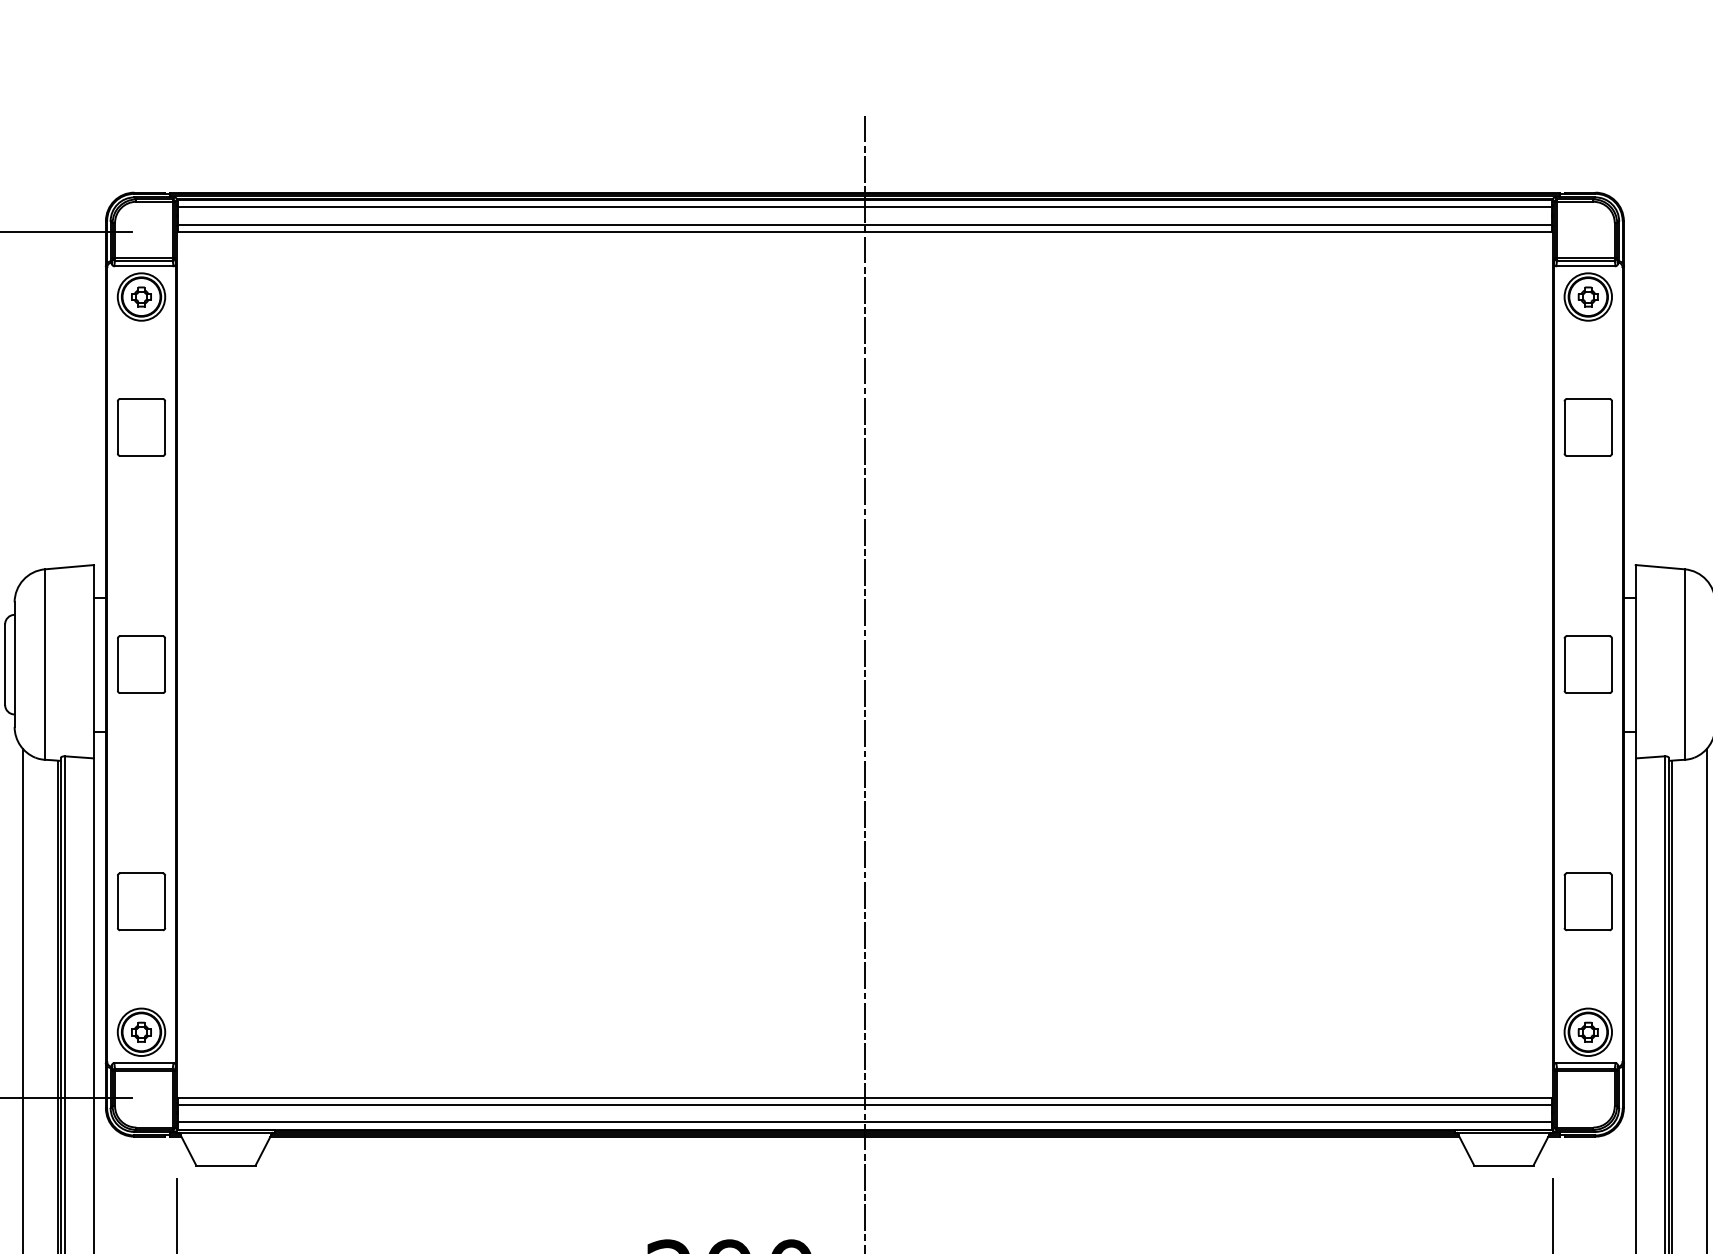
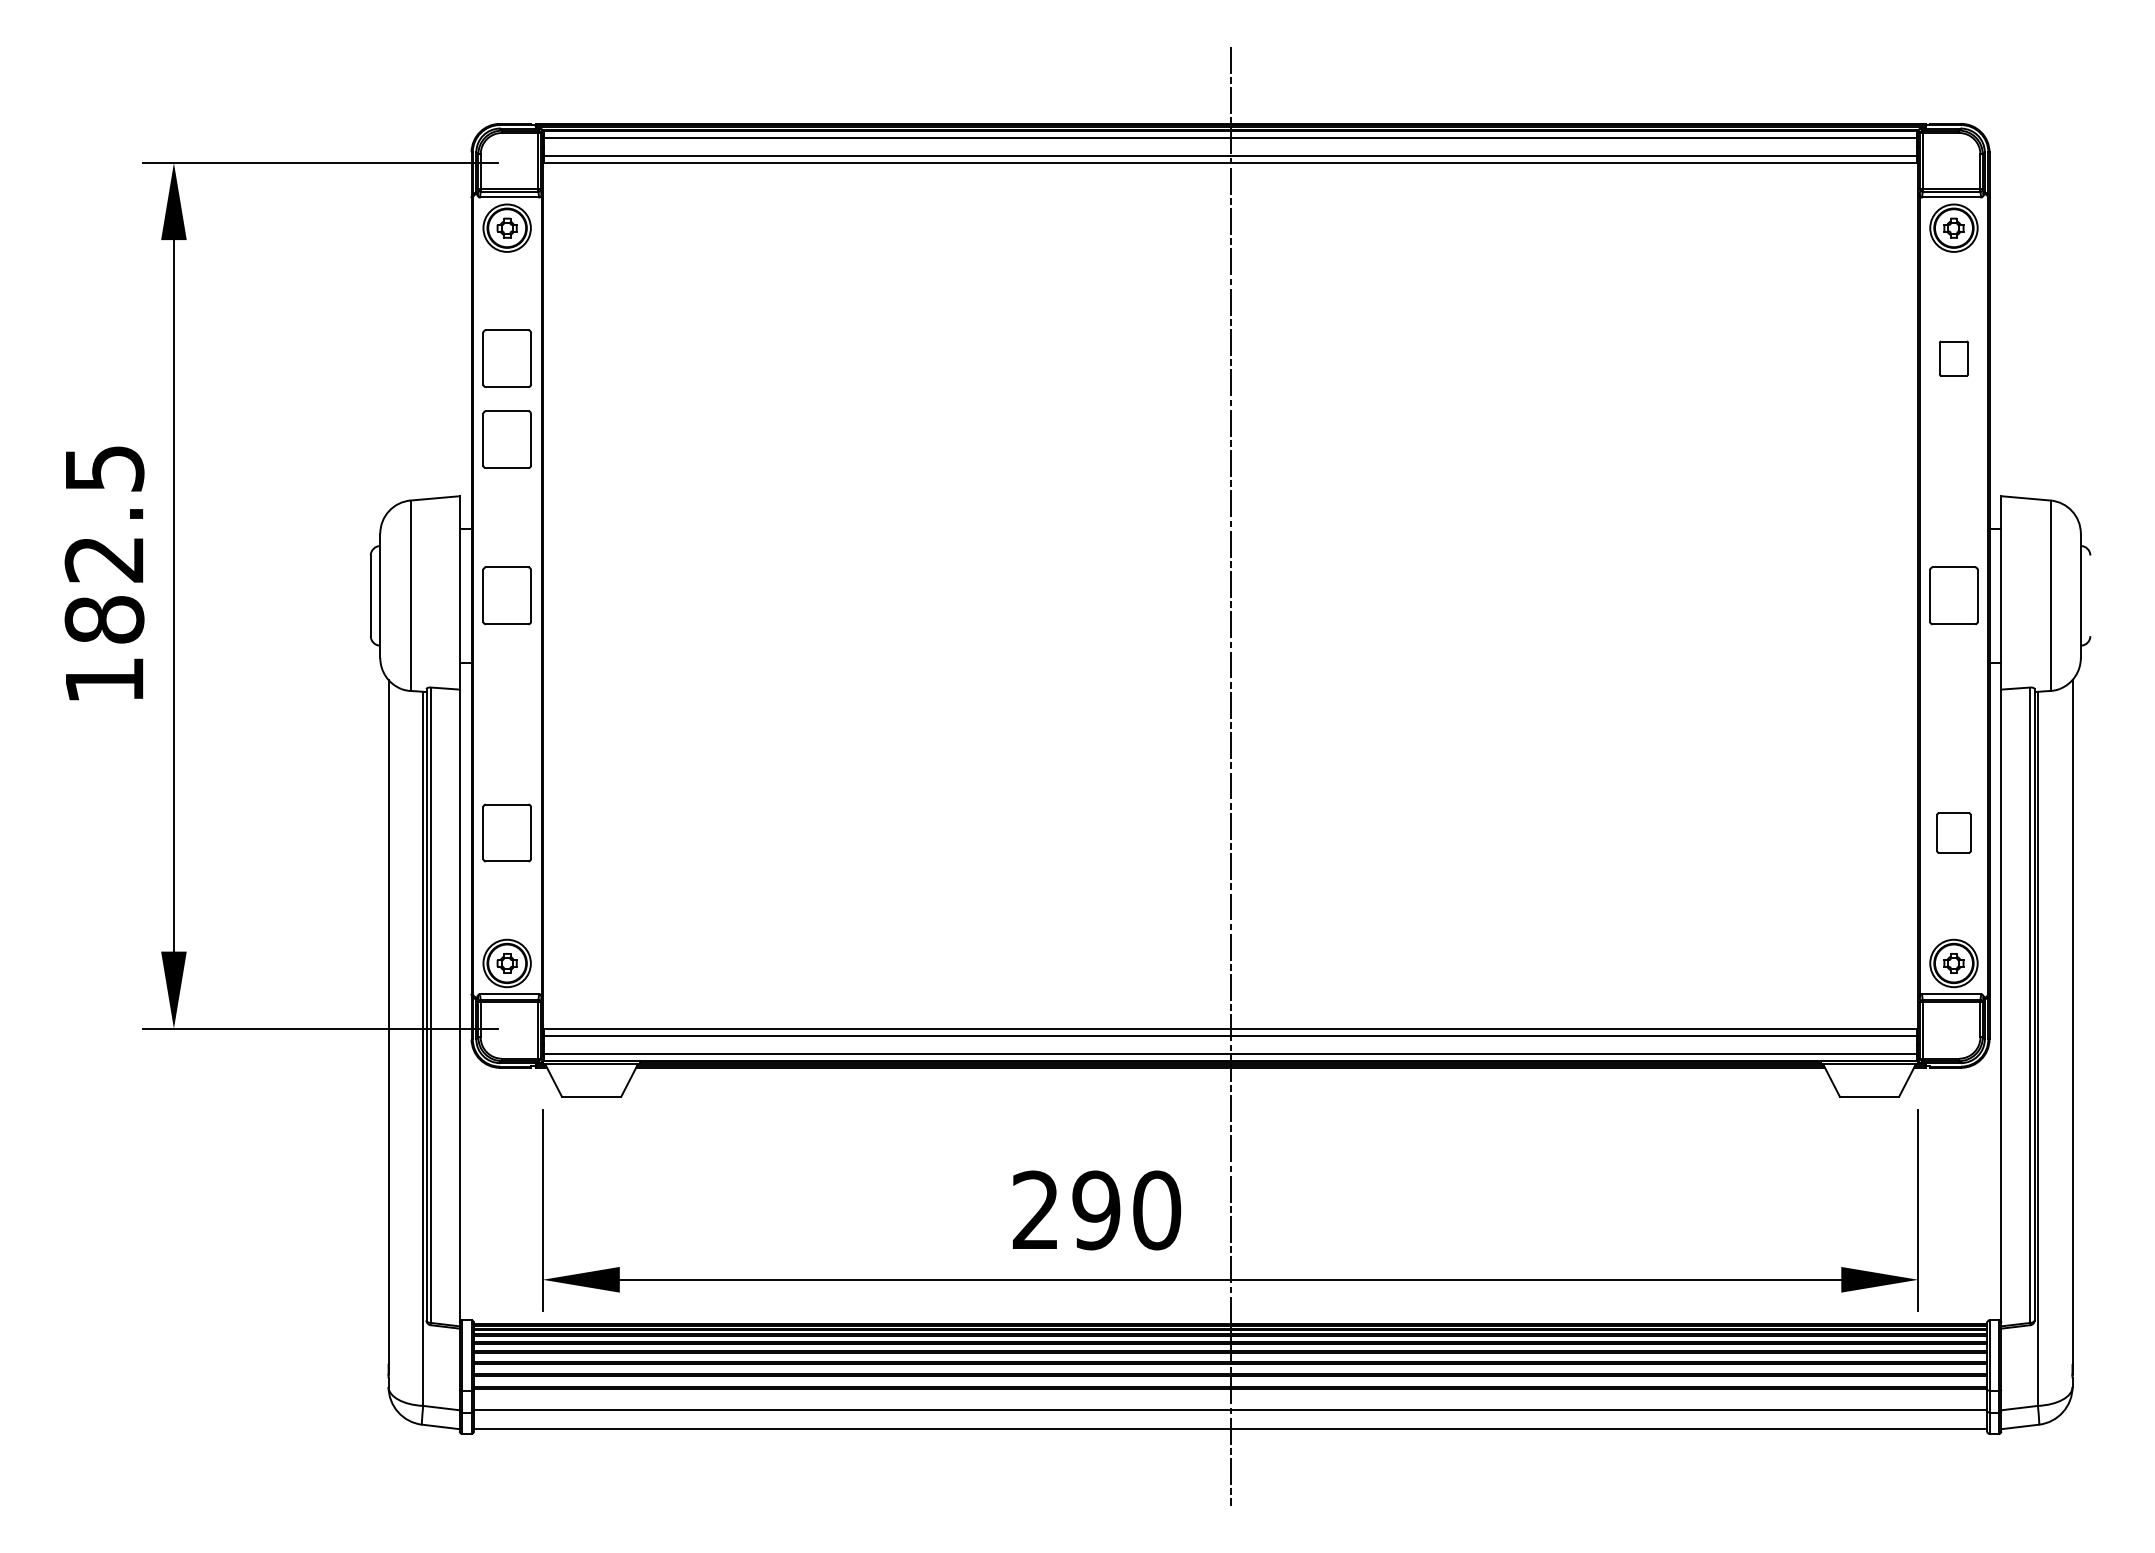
part: (1587, 427) -> (1953, 358), size x0.6
part: (140, 508) -> (506, 439), added
part: (1587, 901) -> (1953, 832), size x0.7

